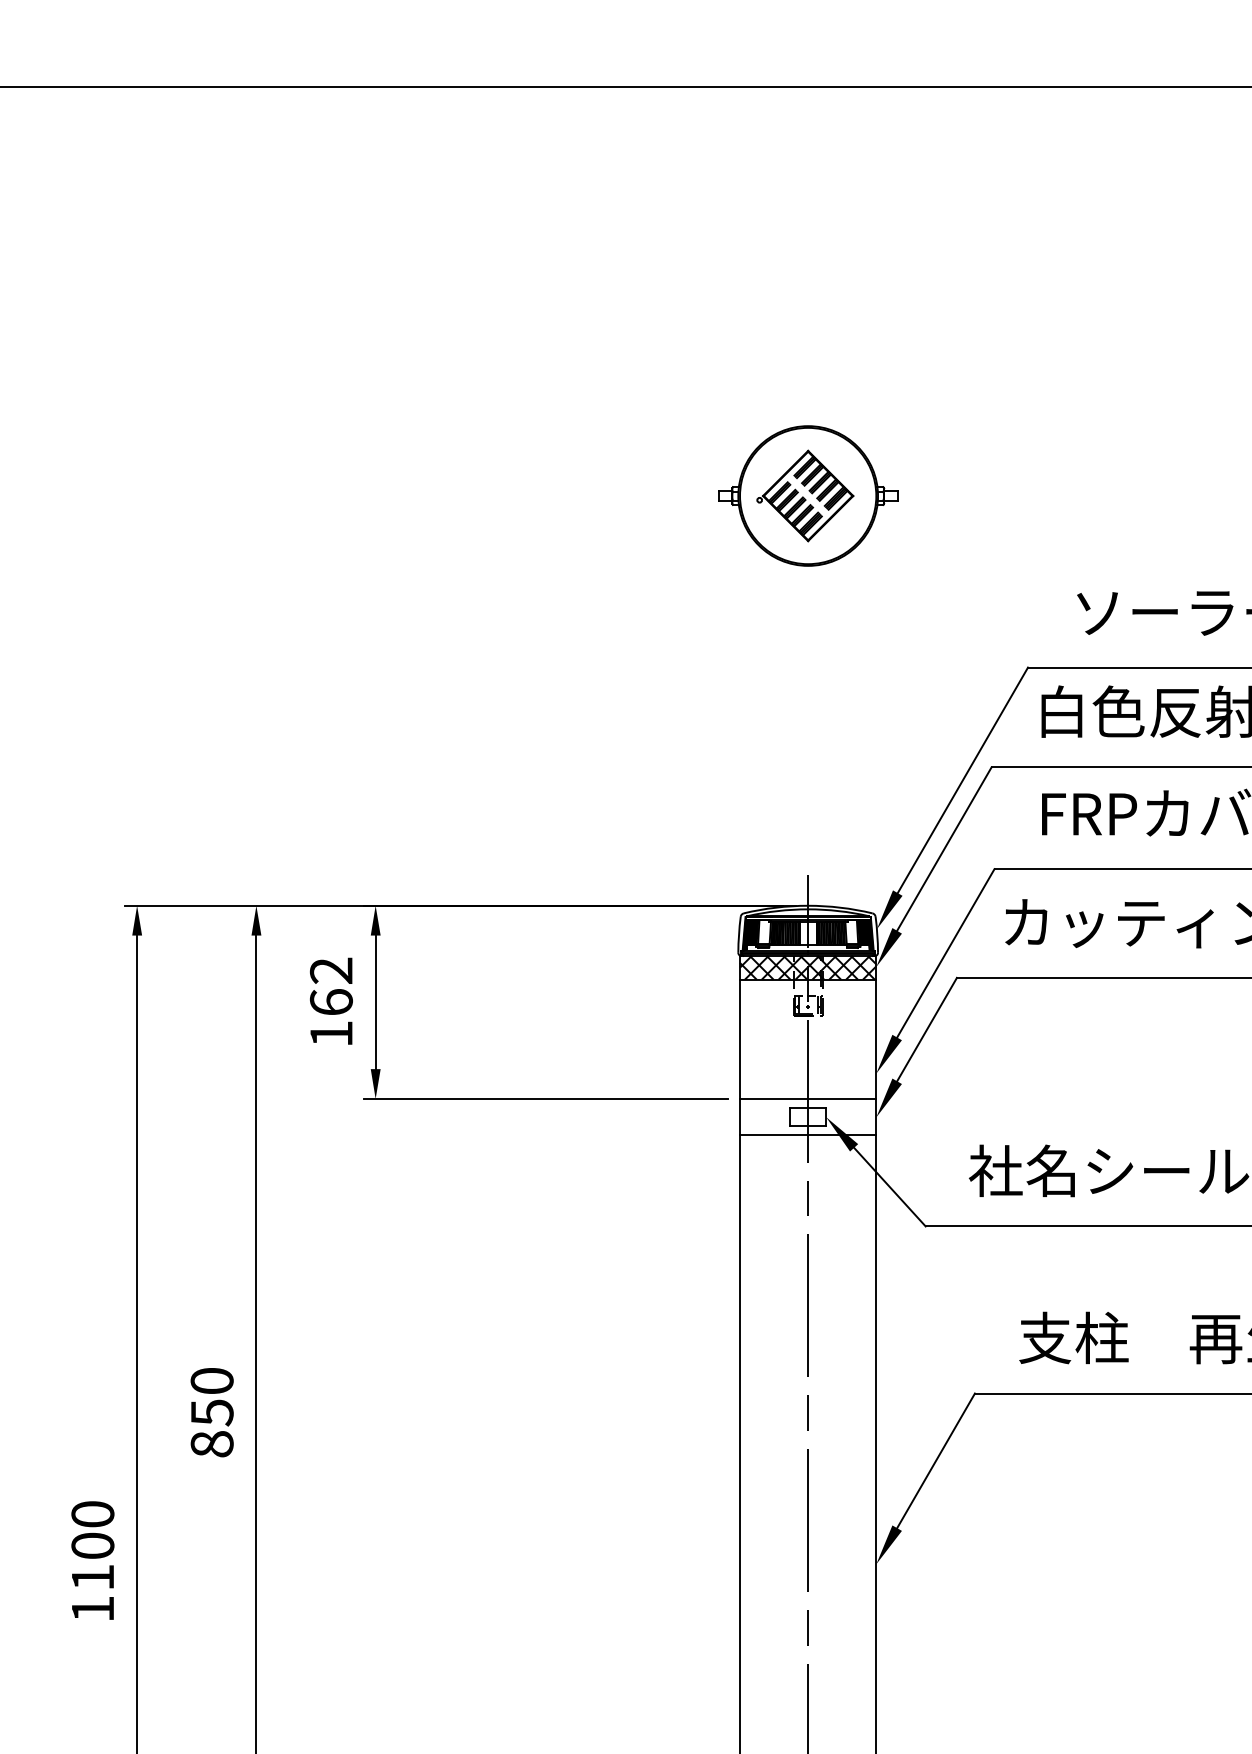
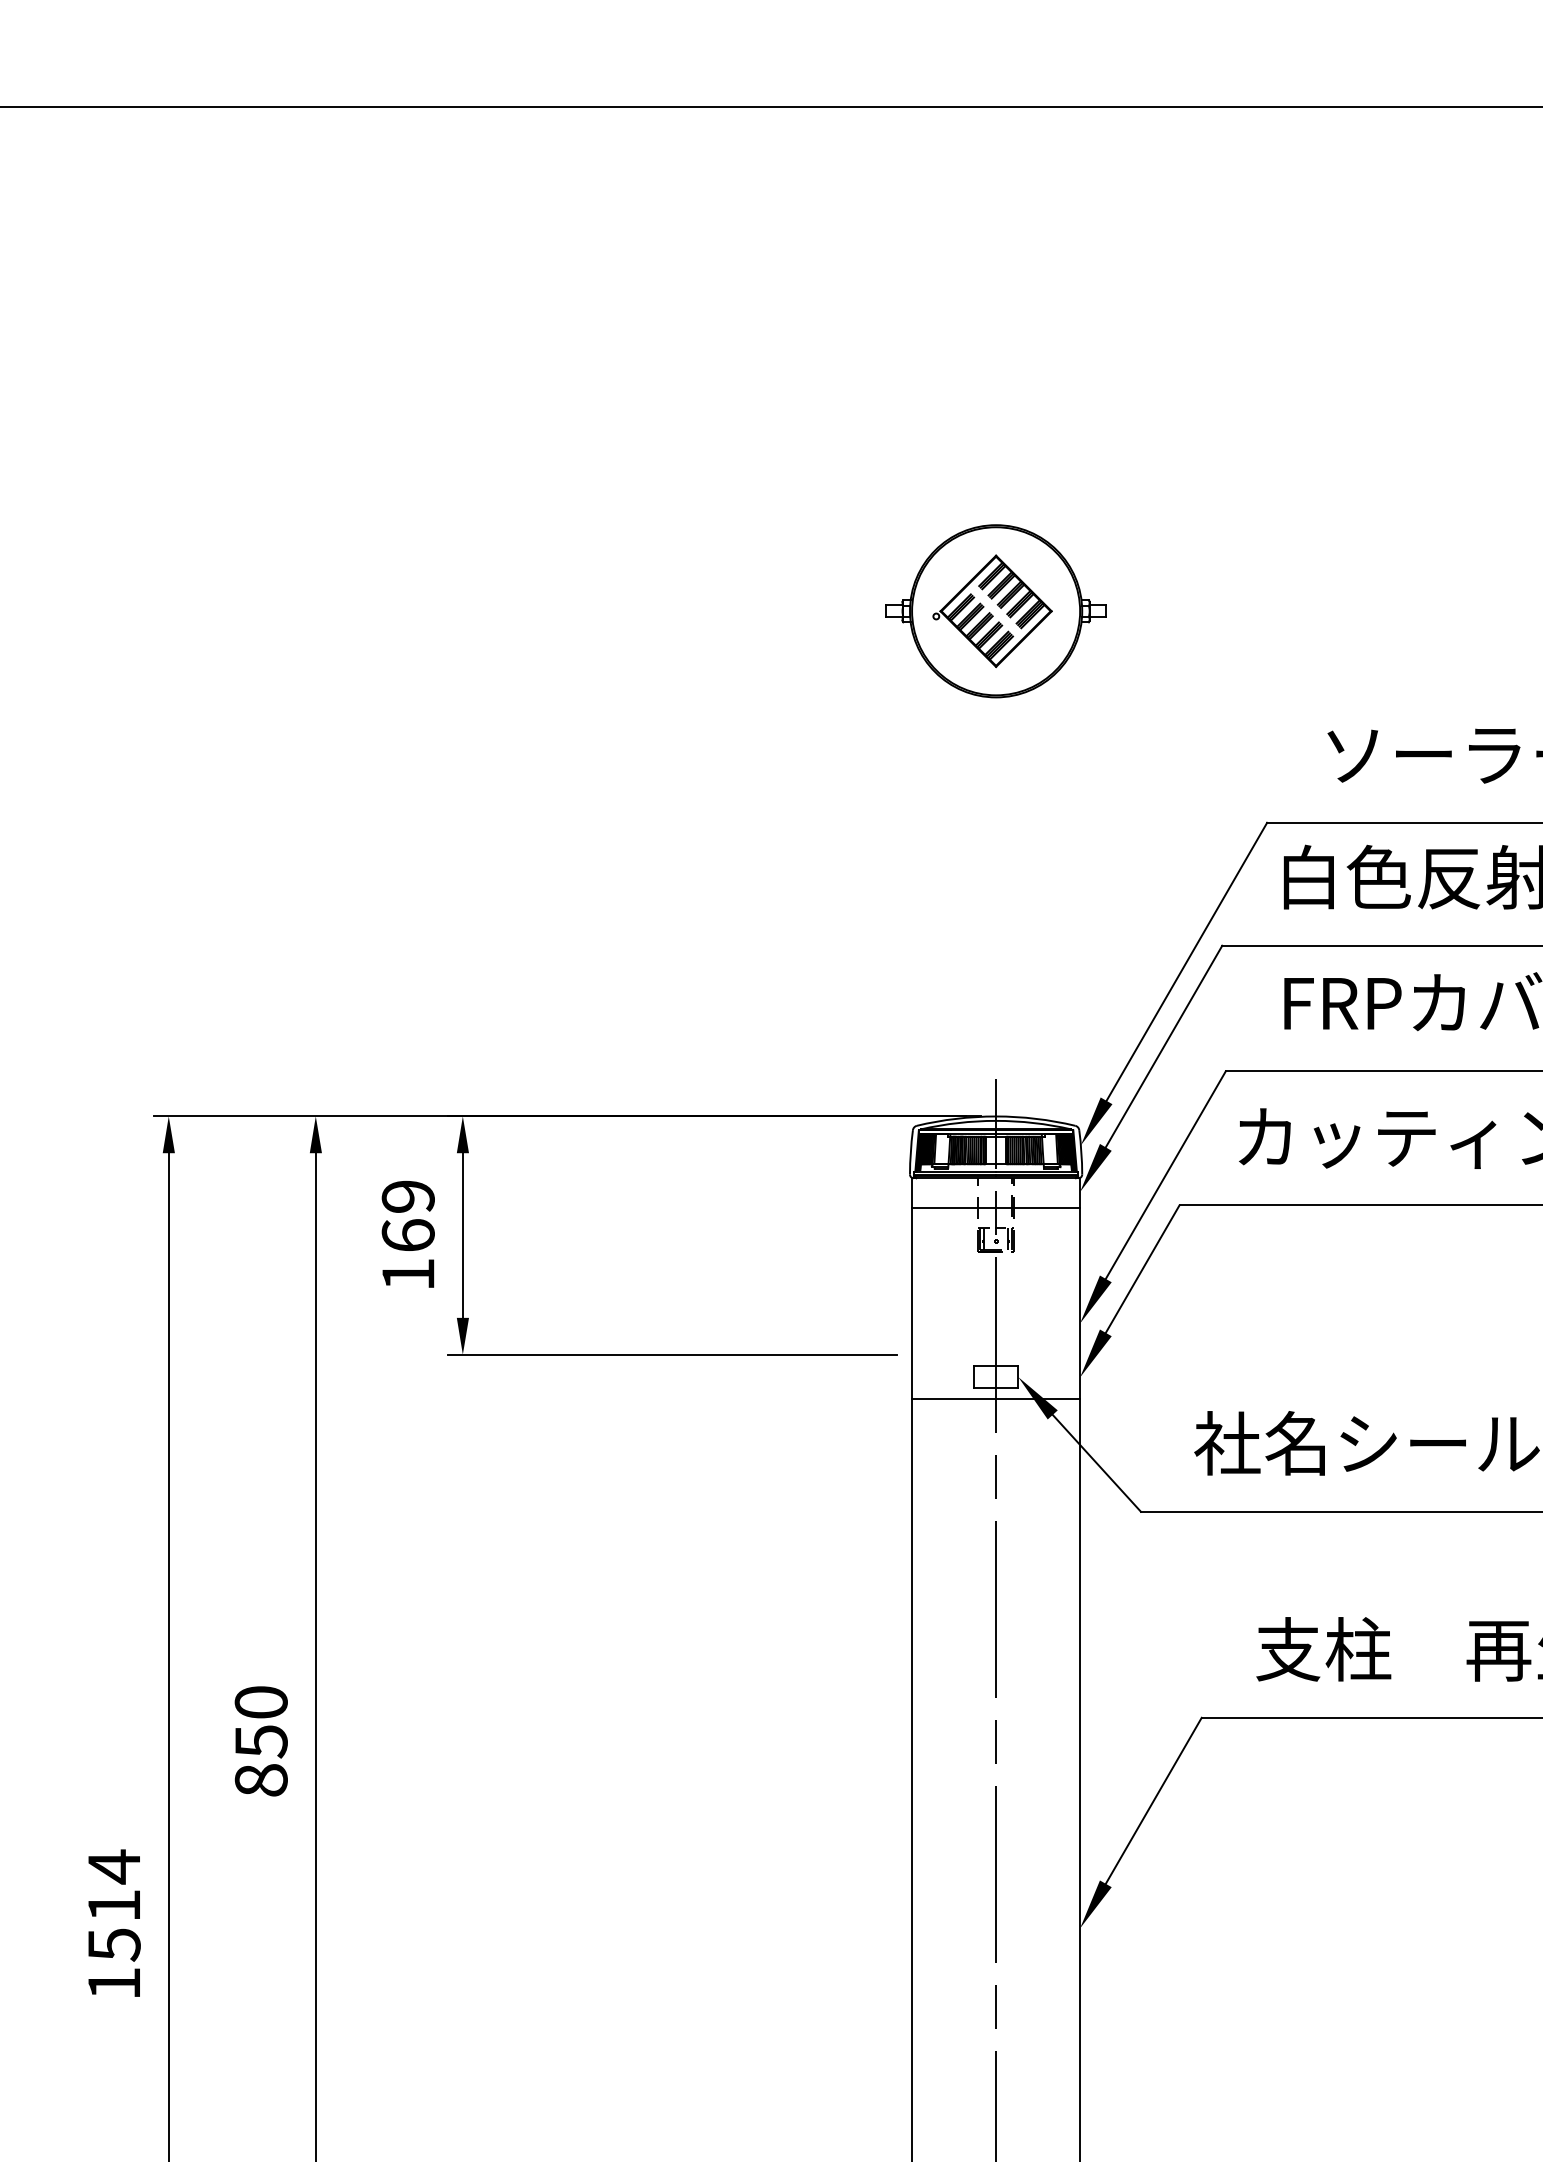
hatch: (808, 967) -> (996, 1192), removed
text: (331, 970) -> (408, 1196), 162 -> 169
line: (808, 1098) -> (996, 1354), removed
text: (92, 1545) -> (113, 1905), 1100 -> 1514

